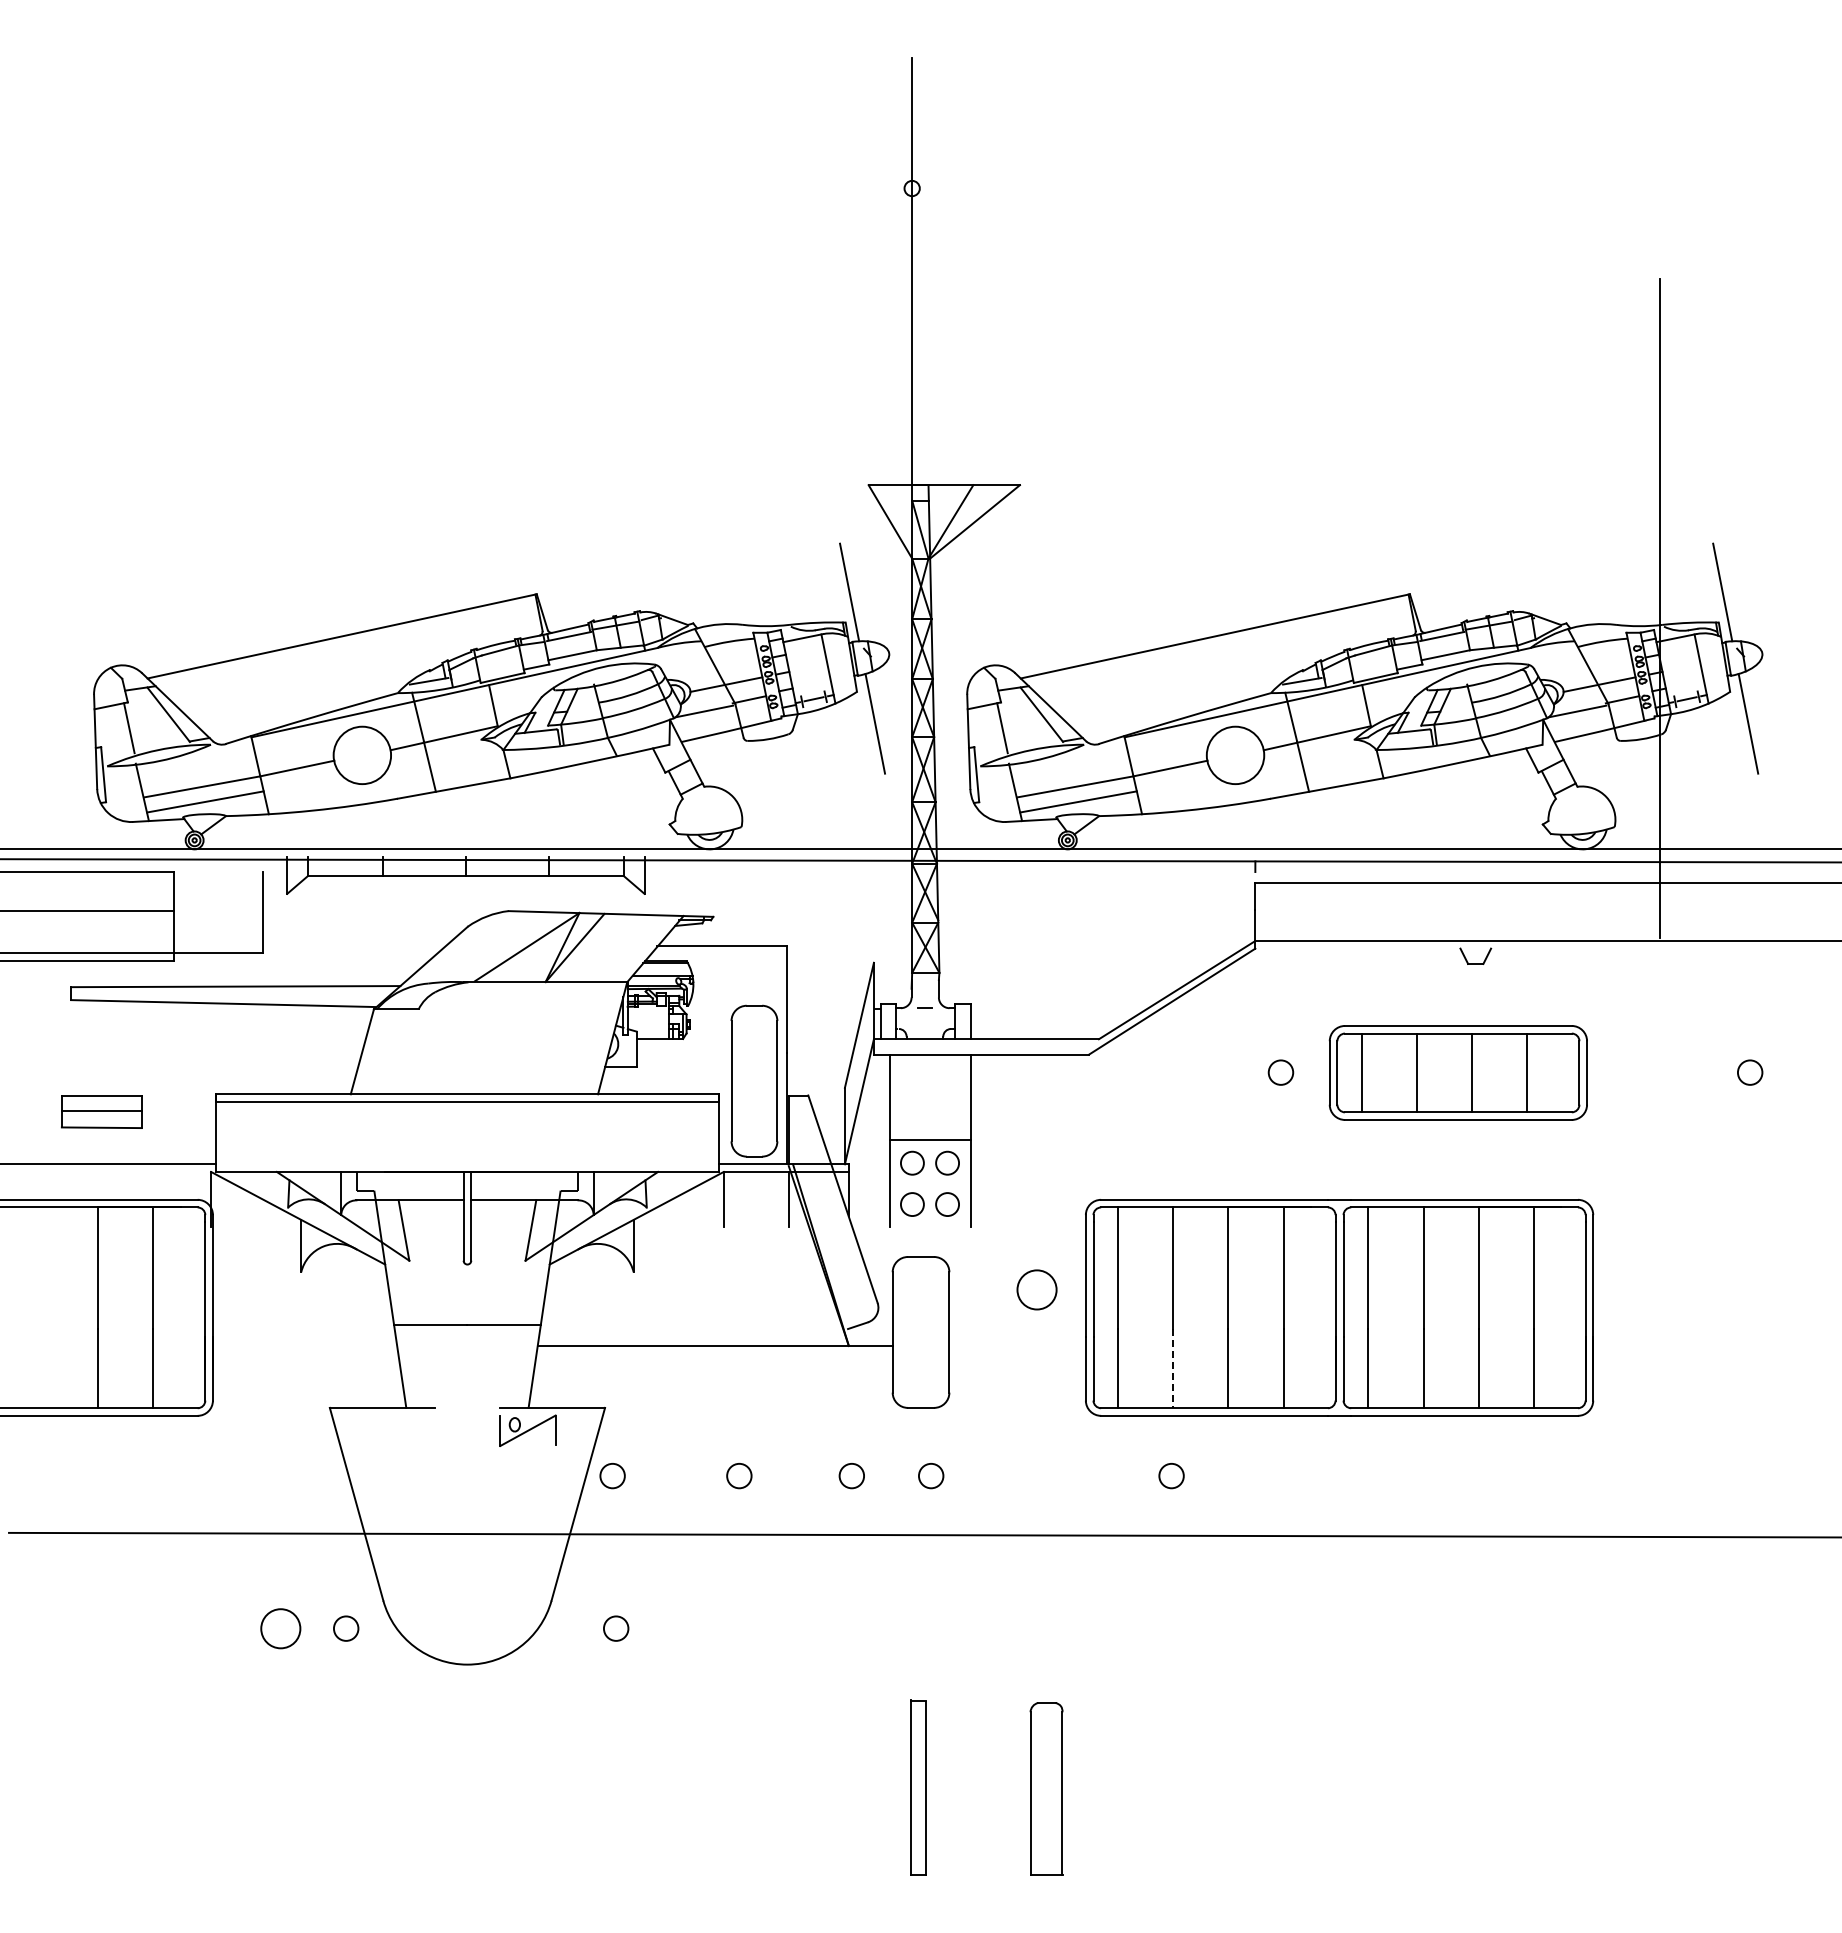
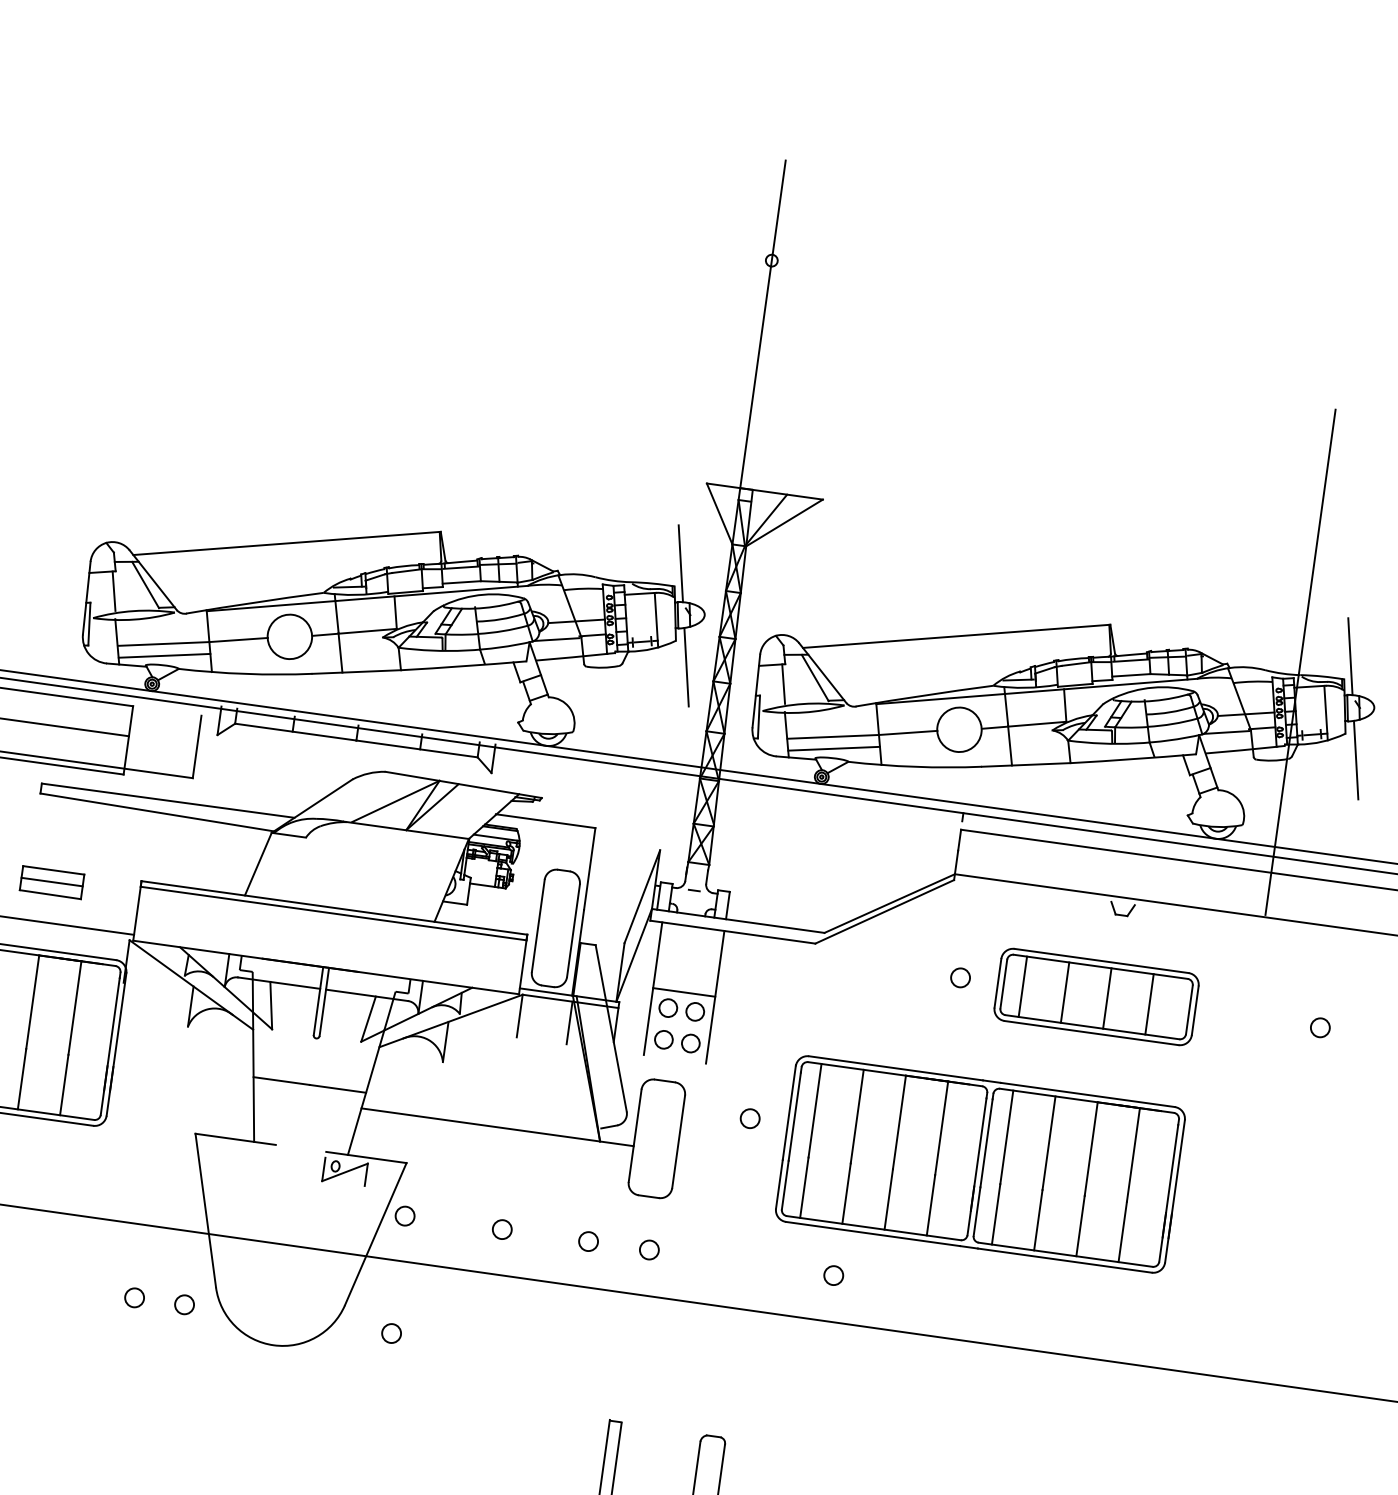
circle: (1036, 1290) -> (749, 1118), size x0.62
line: (1173, 1369) -> (846, 1194), dashed -> solid
circle: (281, 1628) -> (134, 1297), size x0.62

